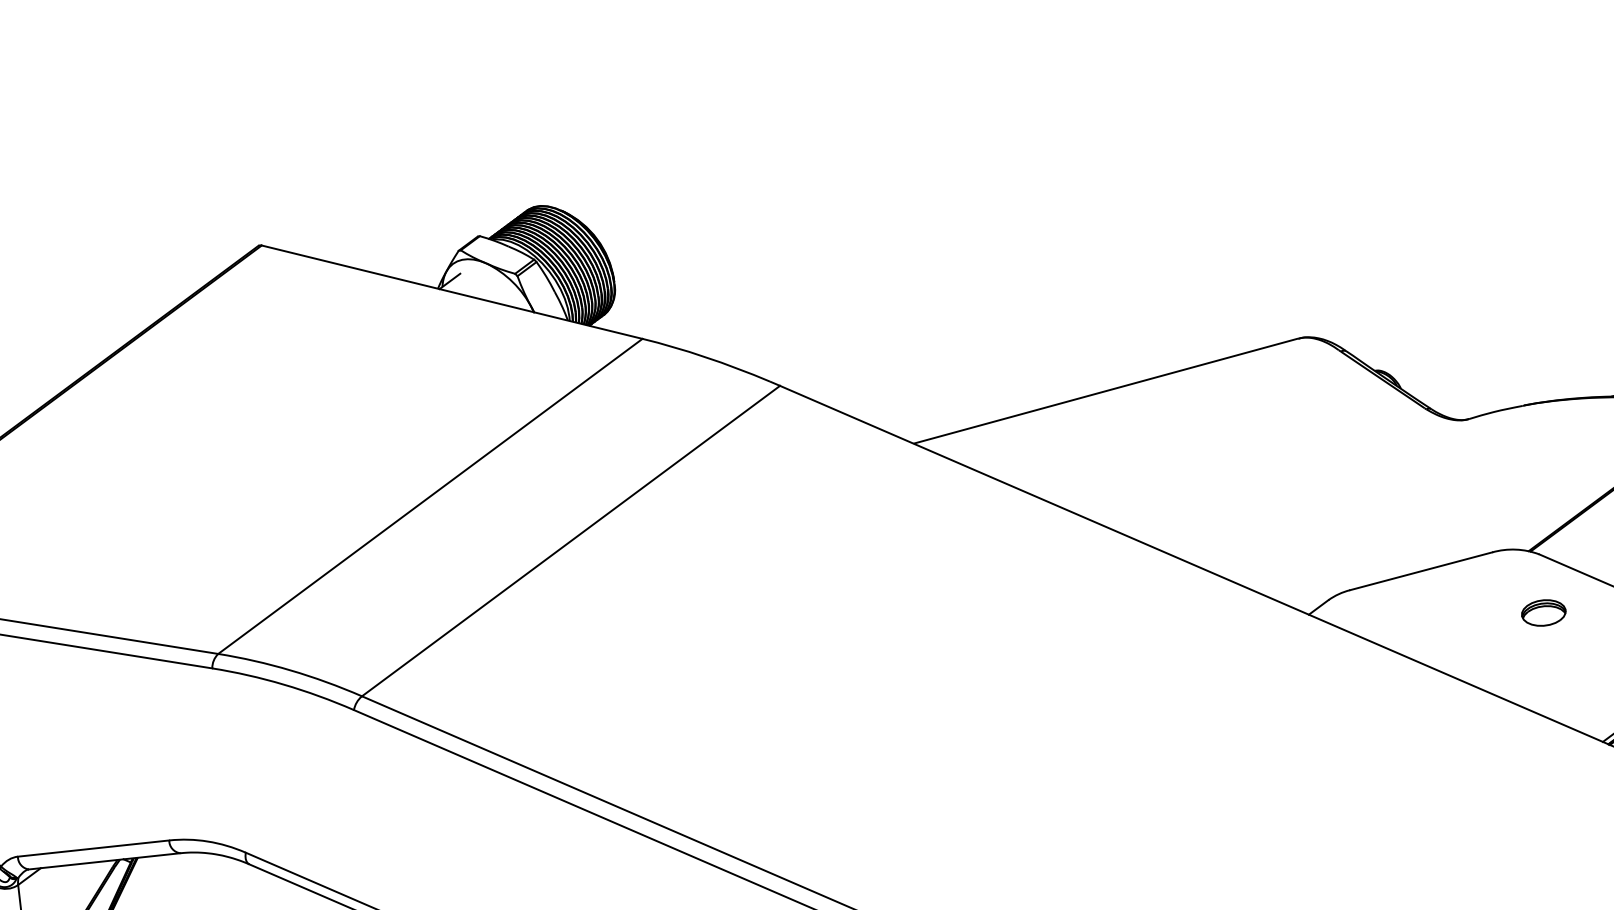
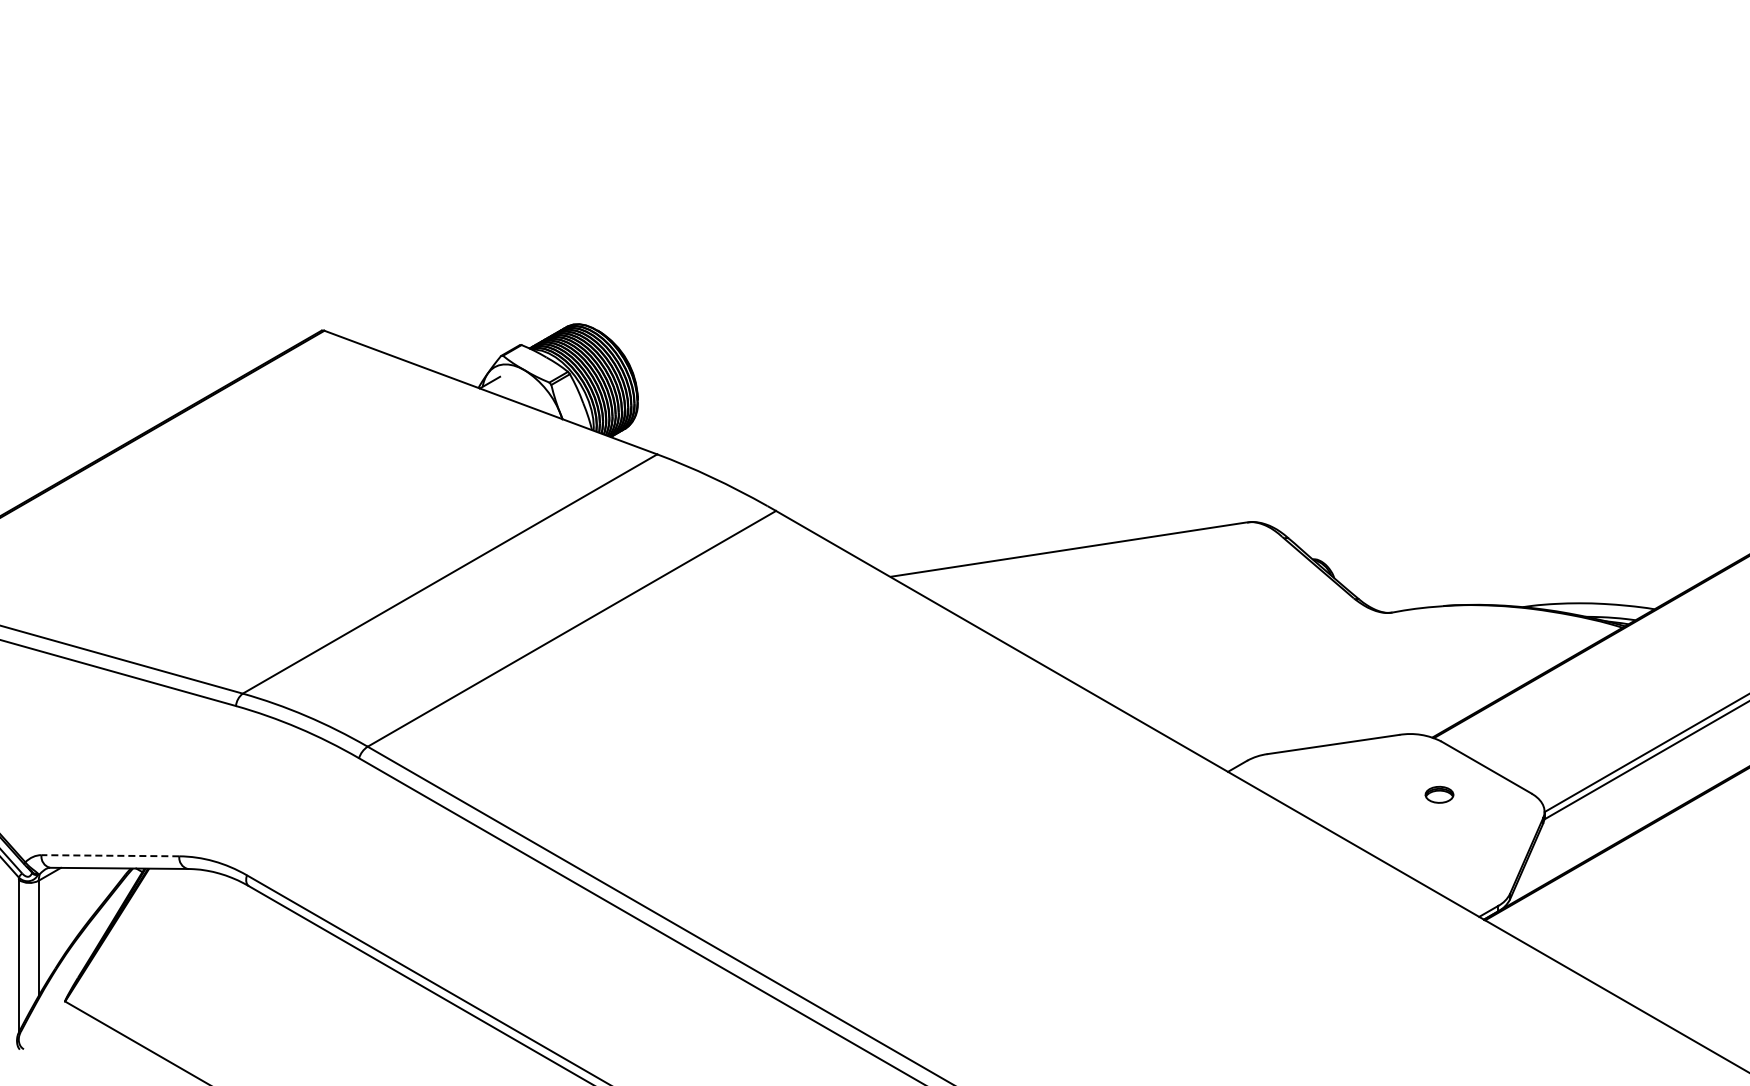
part: (1543, 612) -> (1439, 794), size x0.7
line: (93, 848) -> (110, 855), solid -> dashed

